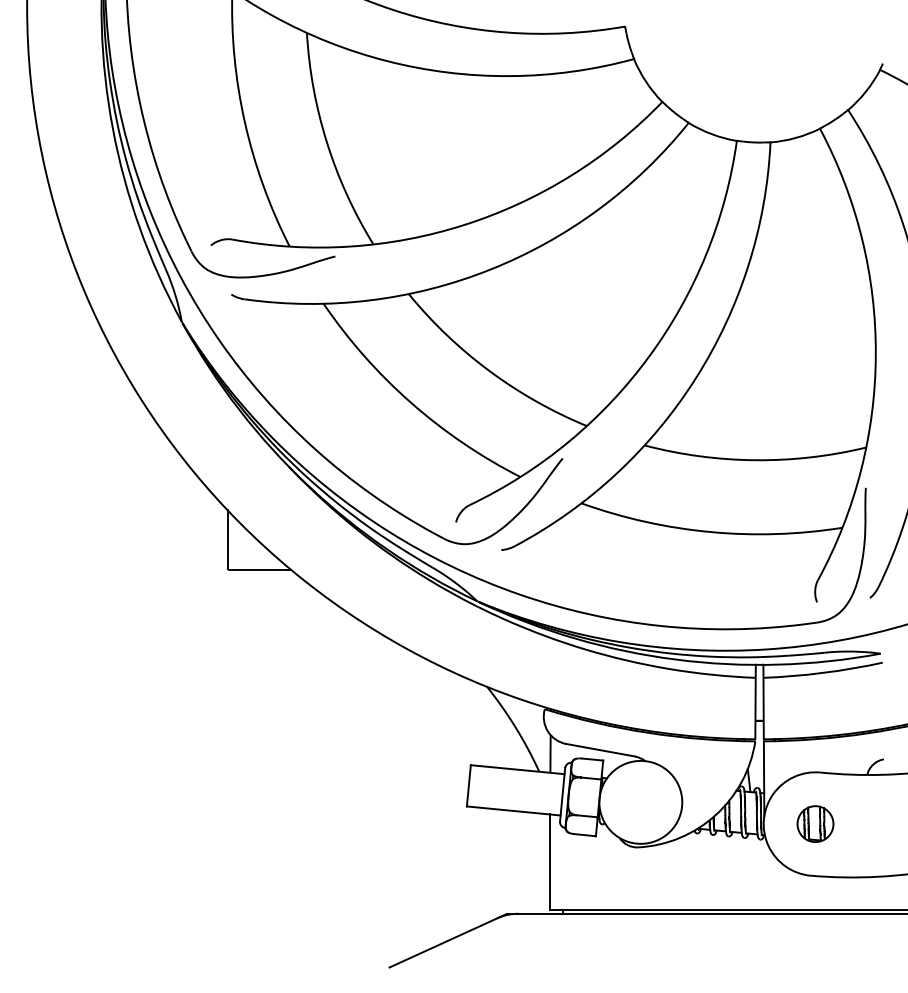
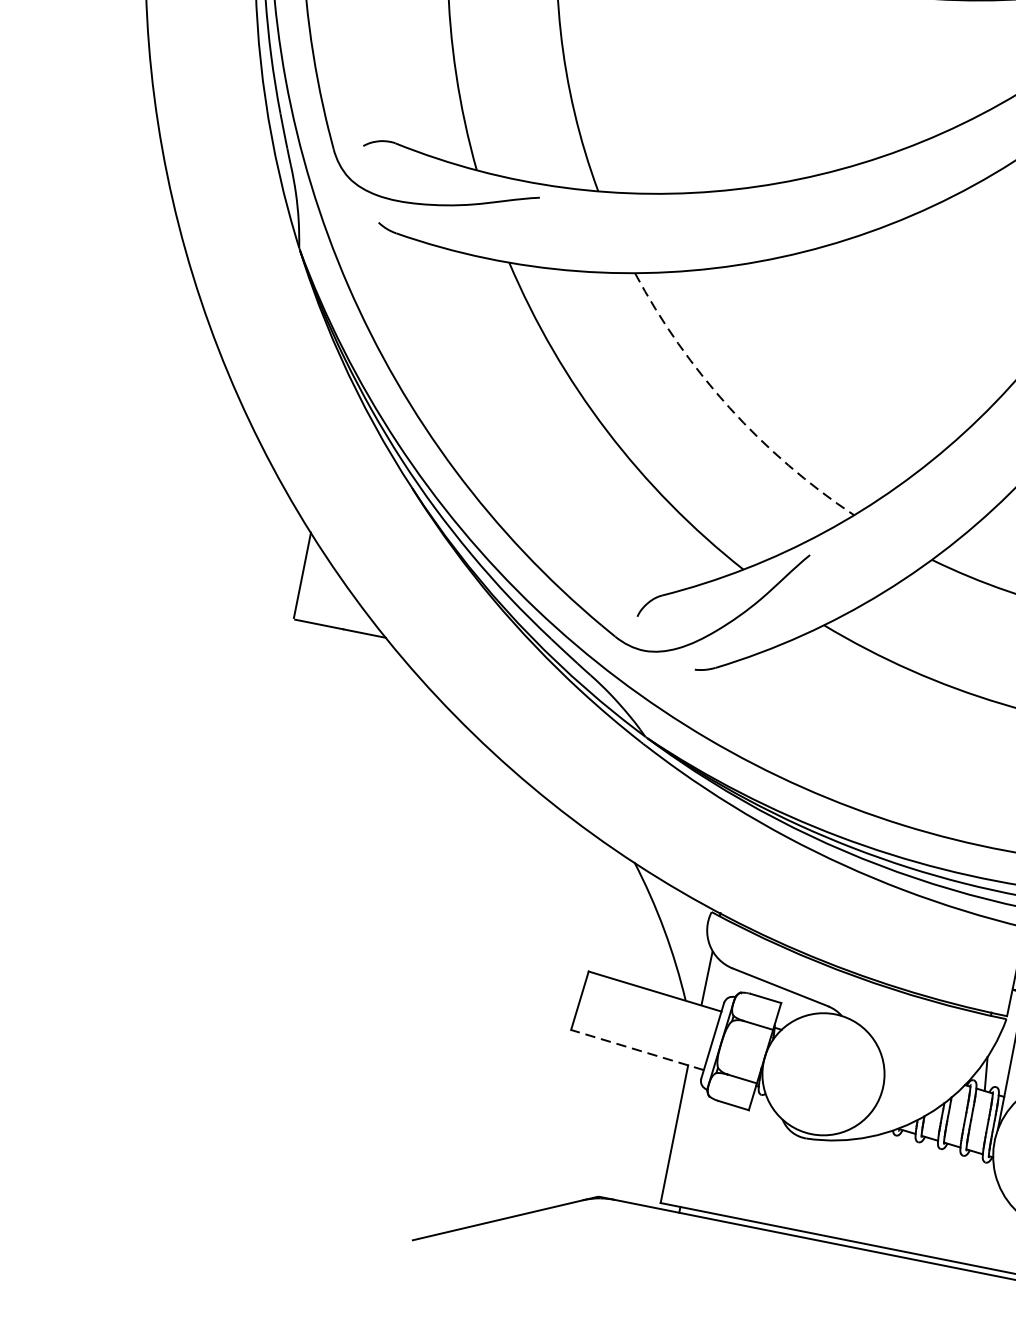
arc: (489, 371) -> (729, 408), solid -> dashed
line: (513, 810) -> (637, 1049), solid -> dashed

